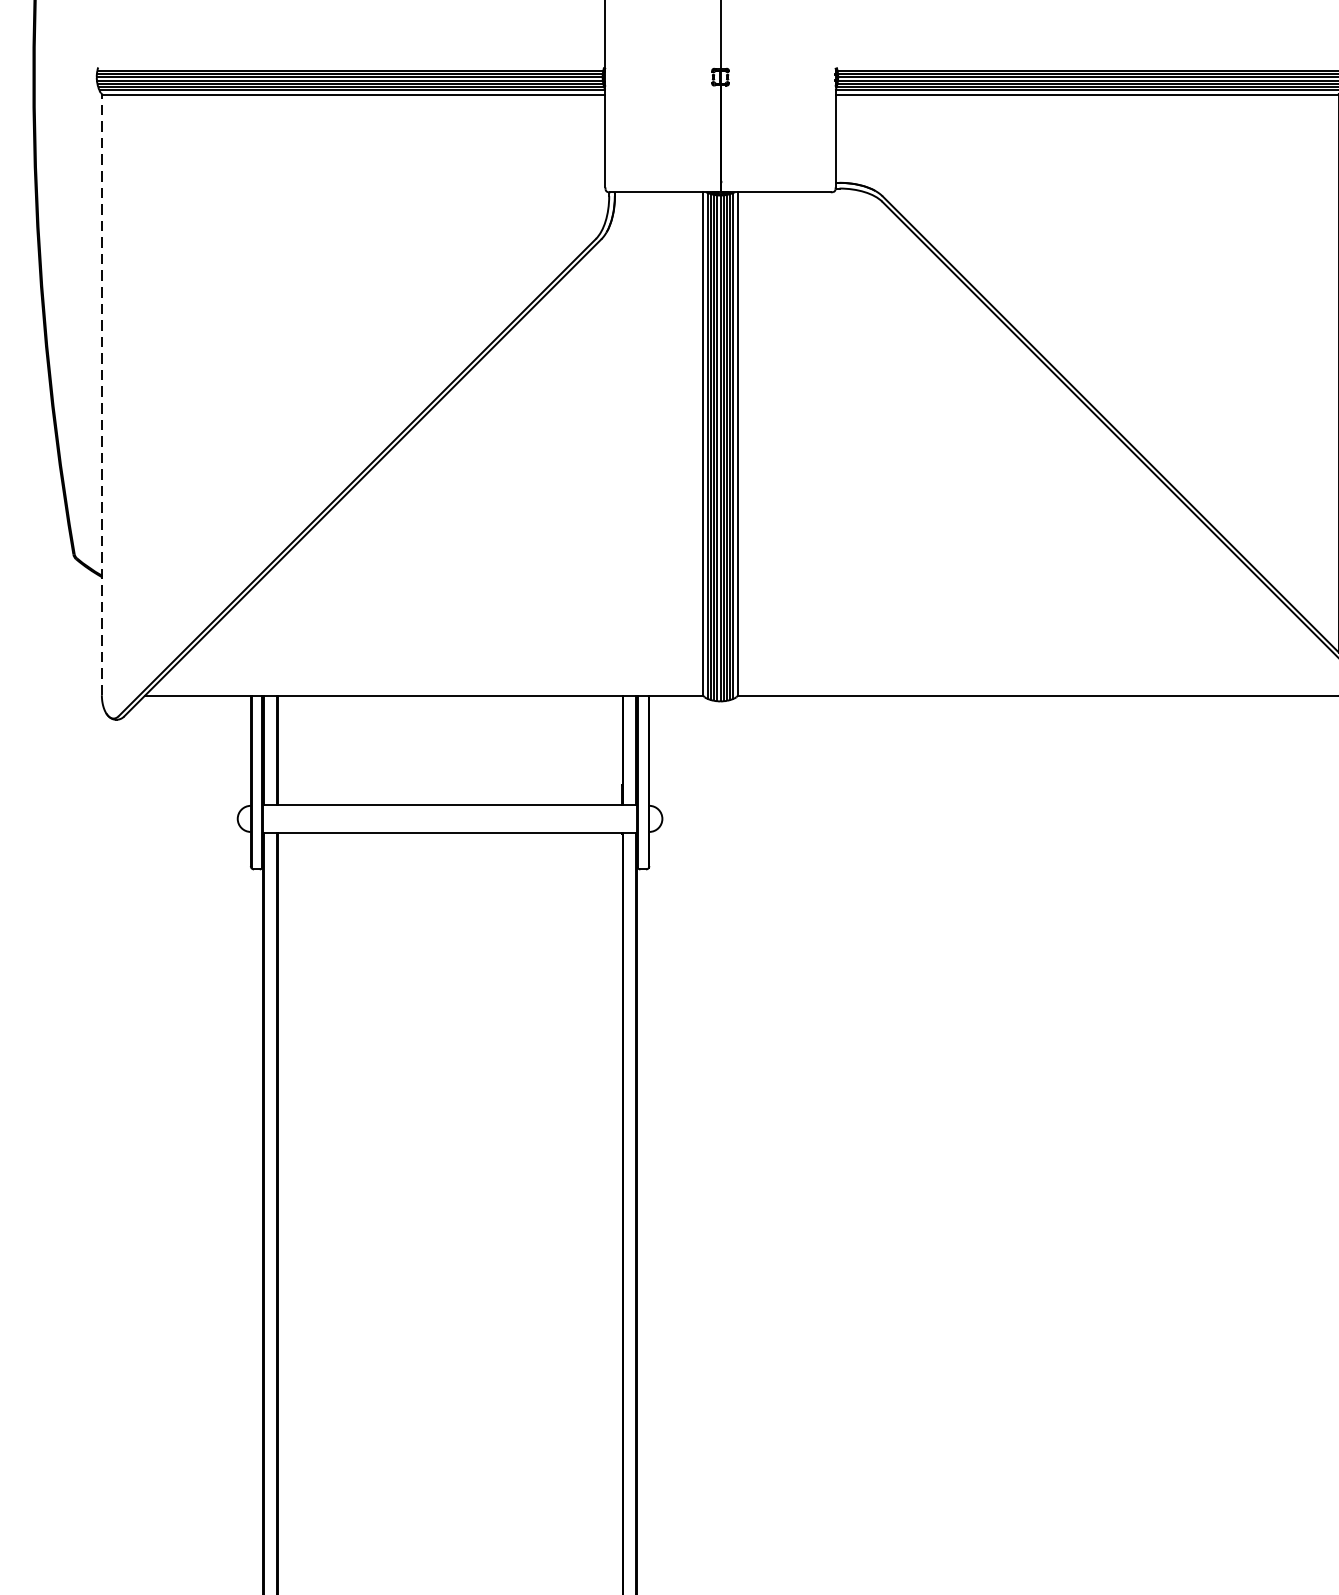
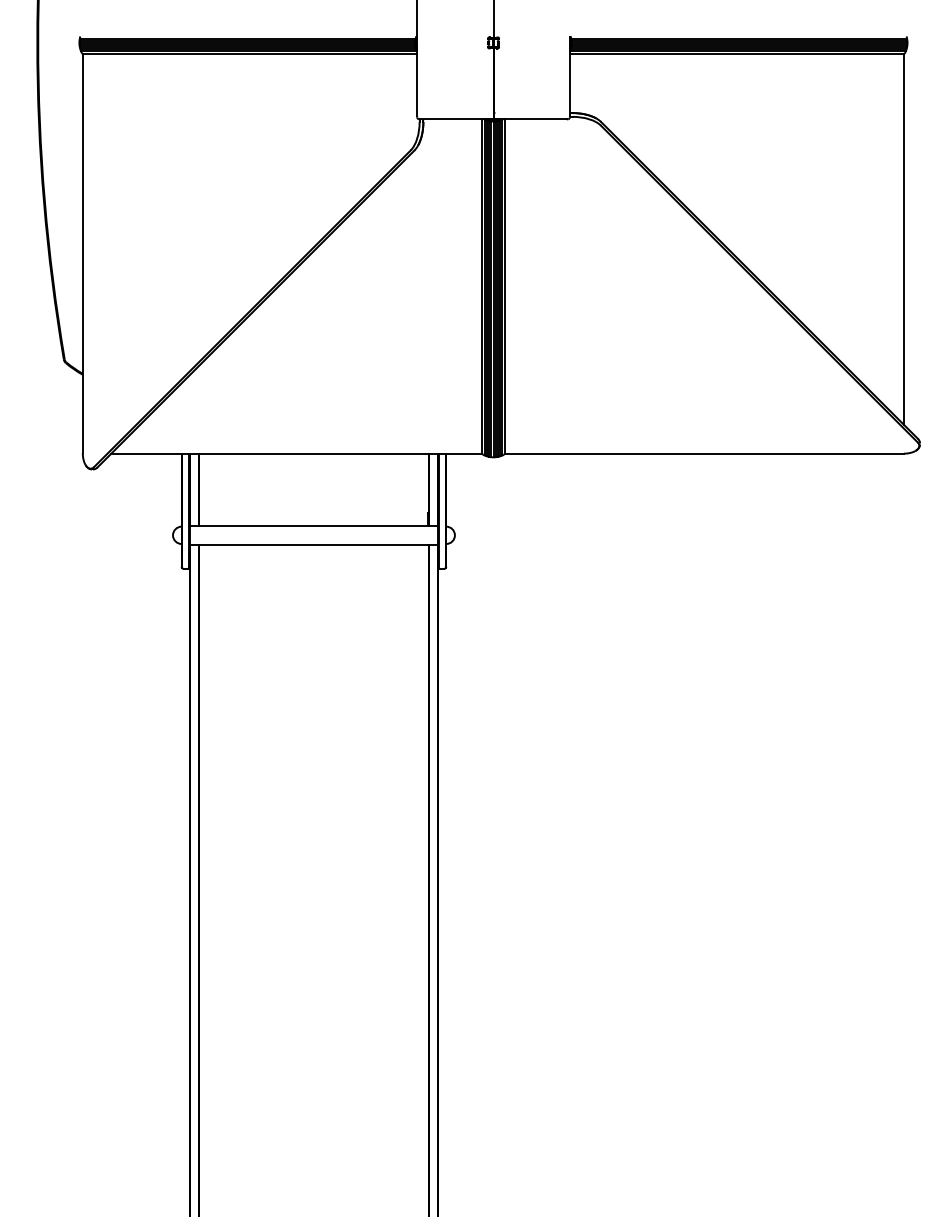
line: (101, 394) -> (82, 253), dashed -> solid

